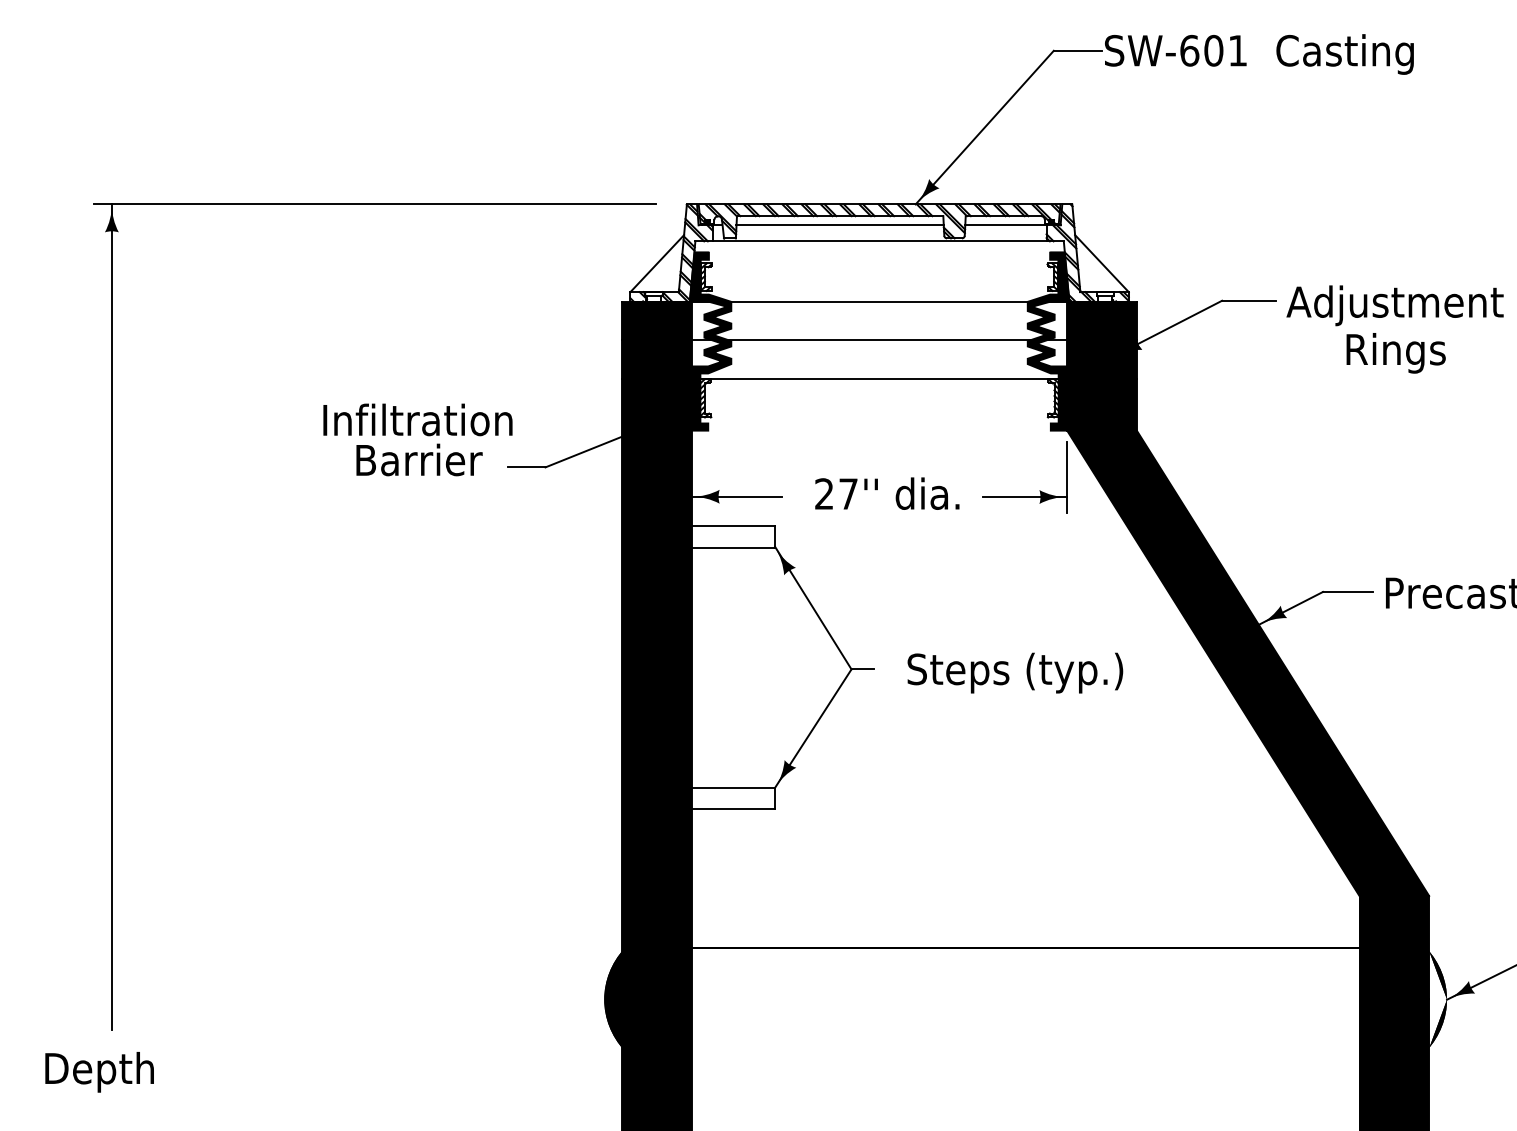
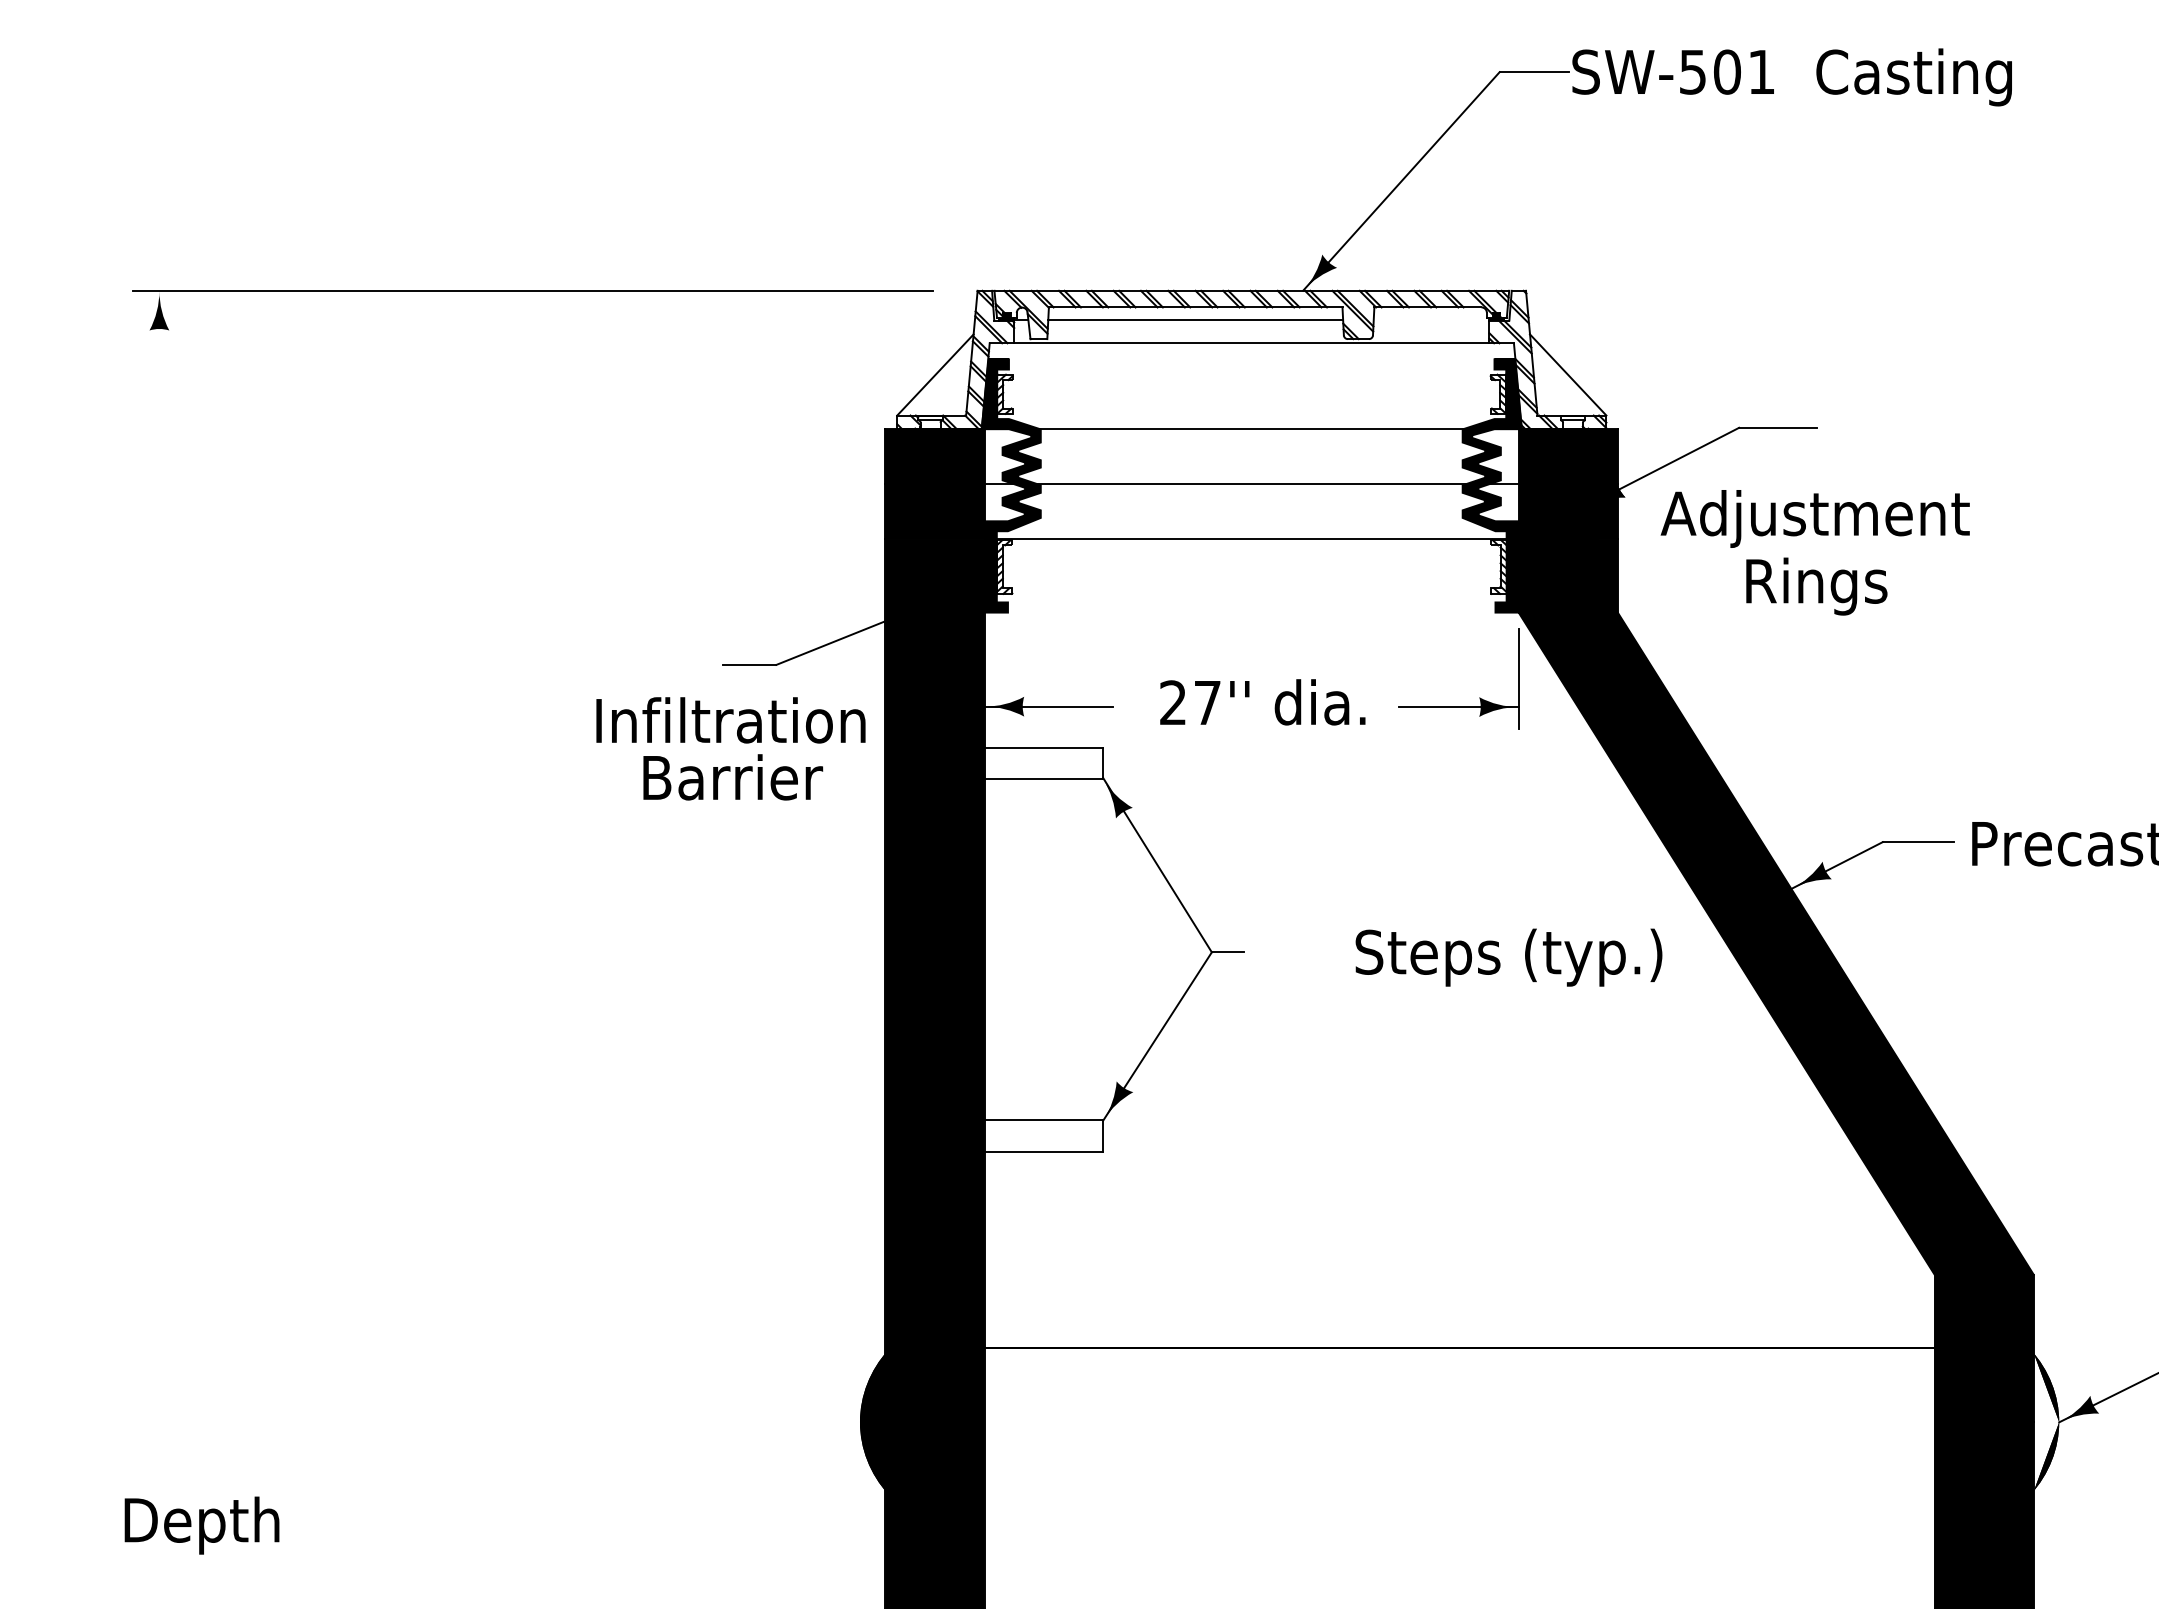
text: (1189, 50) -> (1692, 71), SW-601 -> SW-501
line: (1005, 225) -> (1431, 320), removed
text: (1394, 329) -> (1814, 552), moved
text: (417, 439) -> (730, 748), moved
line: (111, 616) -> (159, 877), removed
text: (1015, 673) -> (1508, 957), moved
text: (99, 1072) -> (201, 1525), moved

